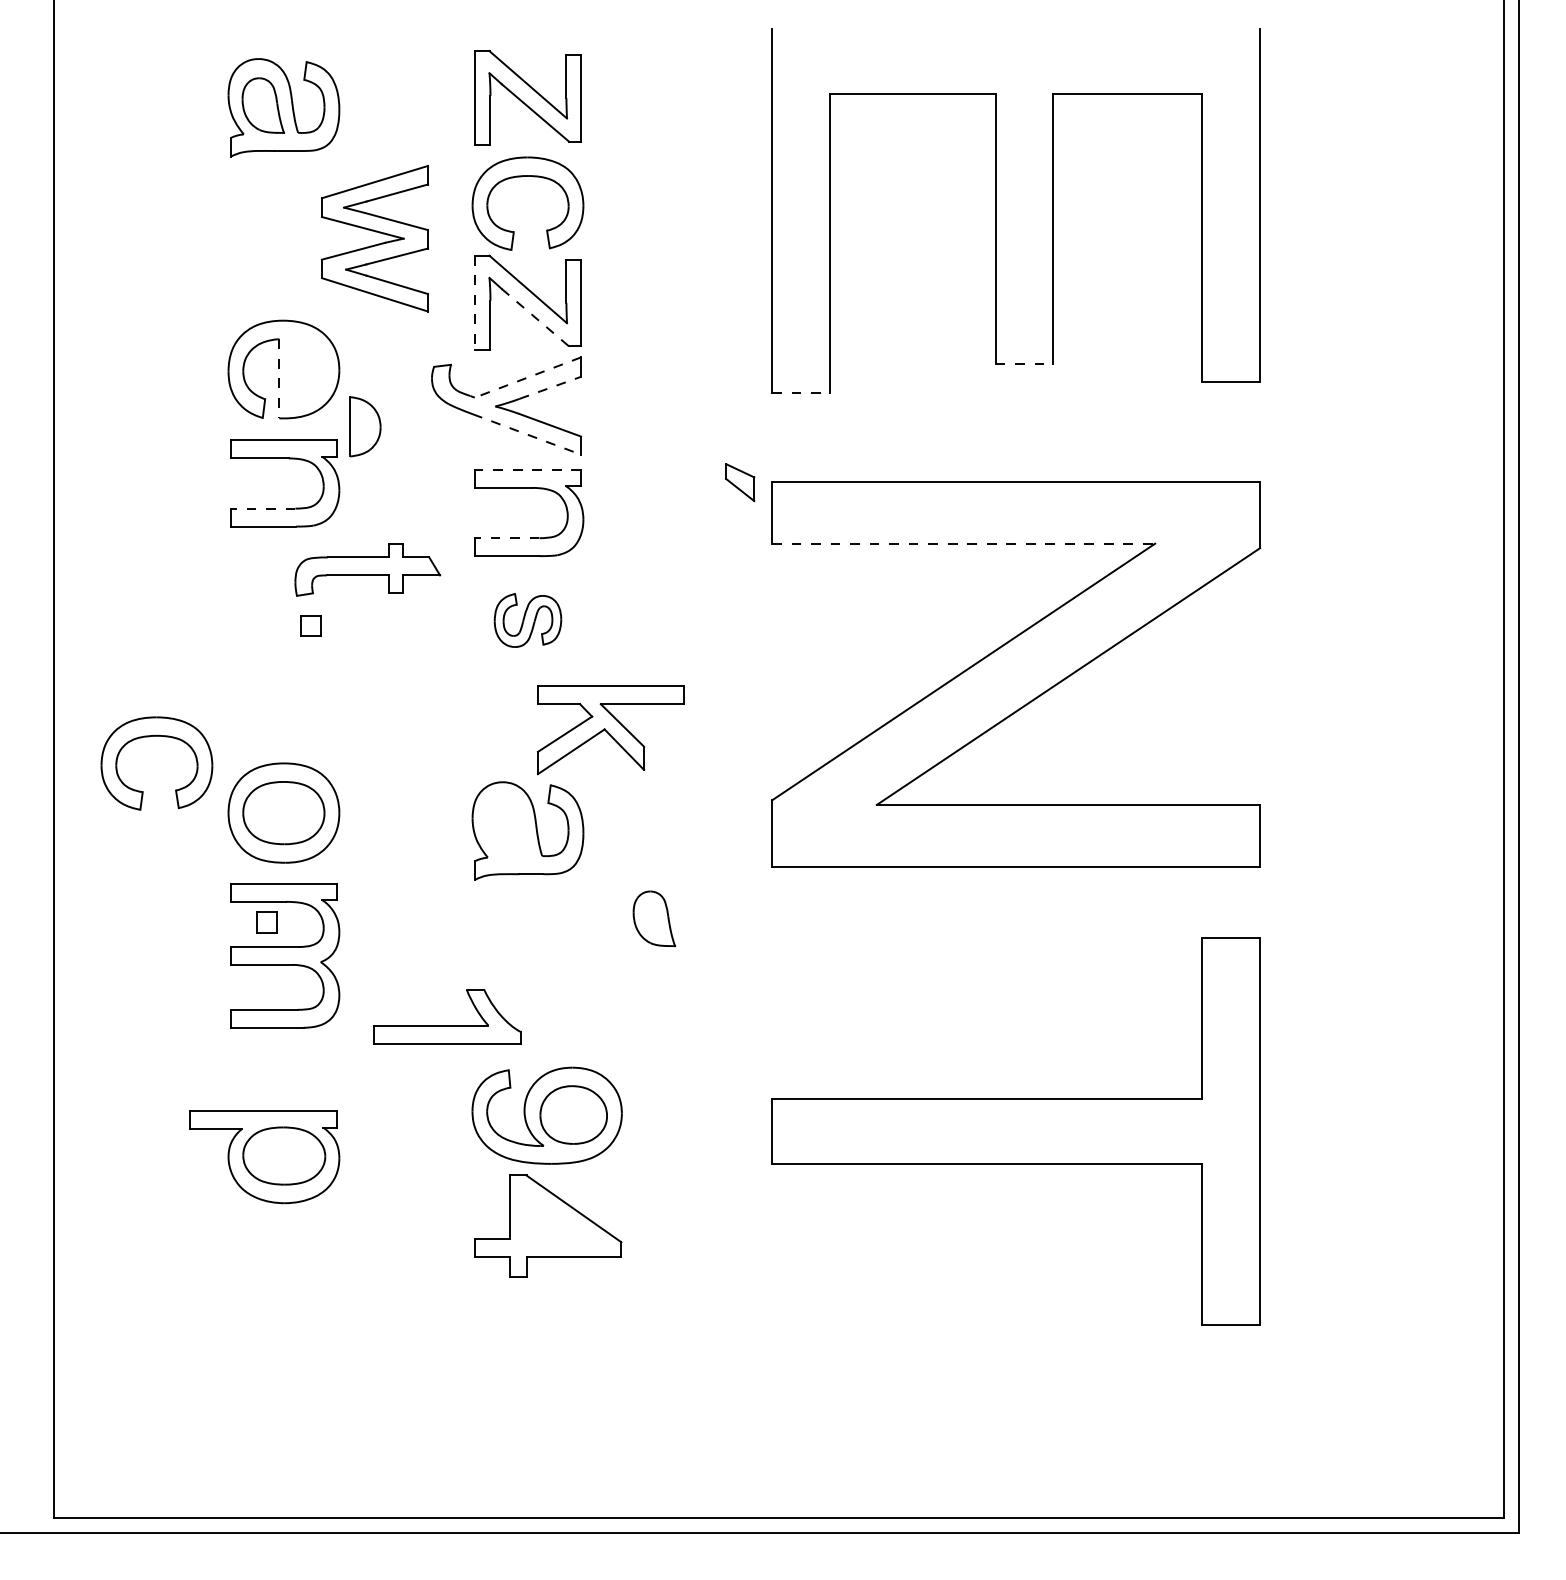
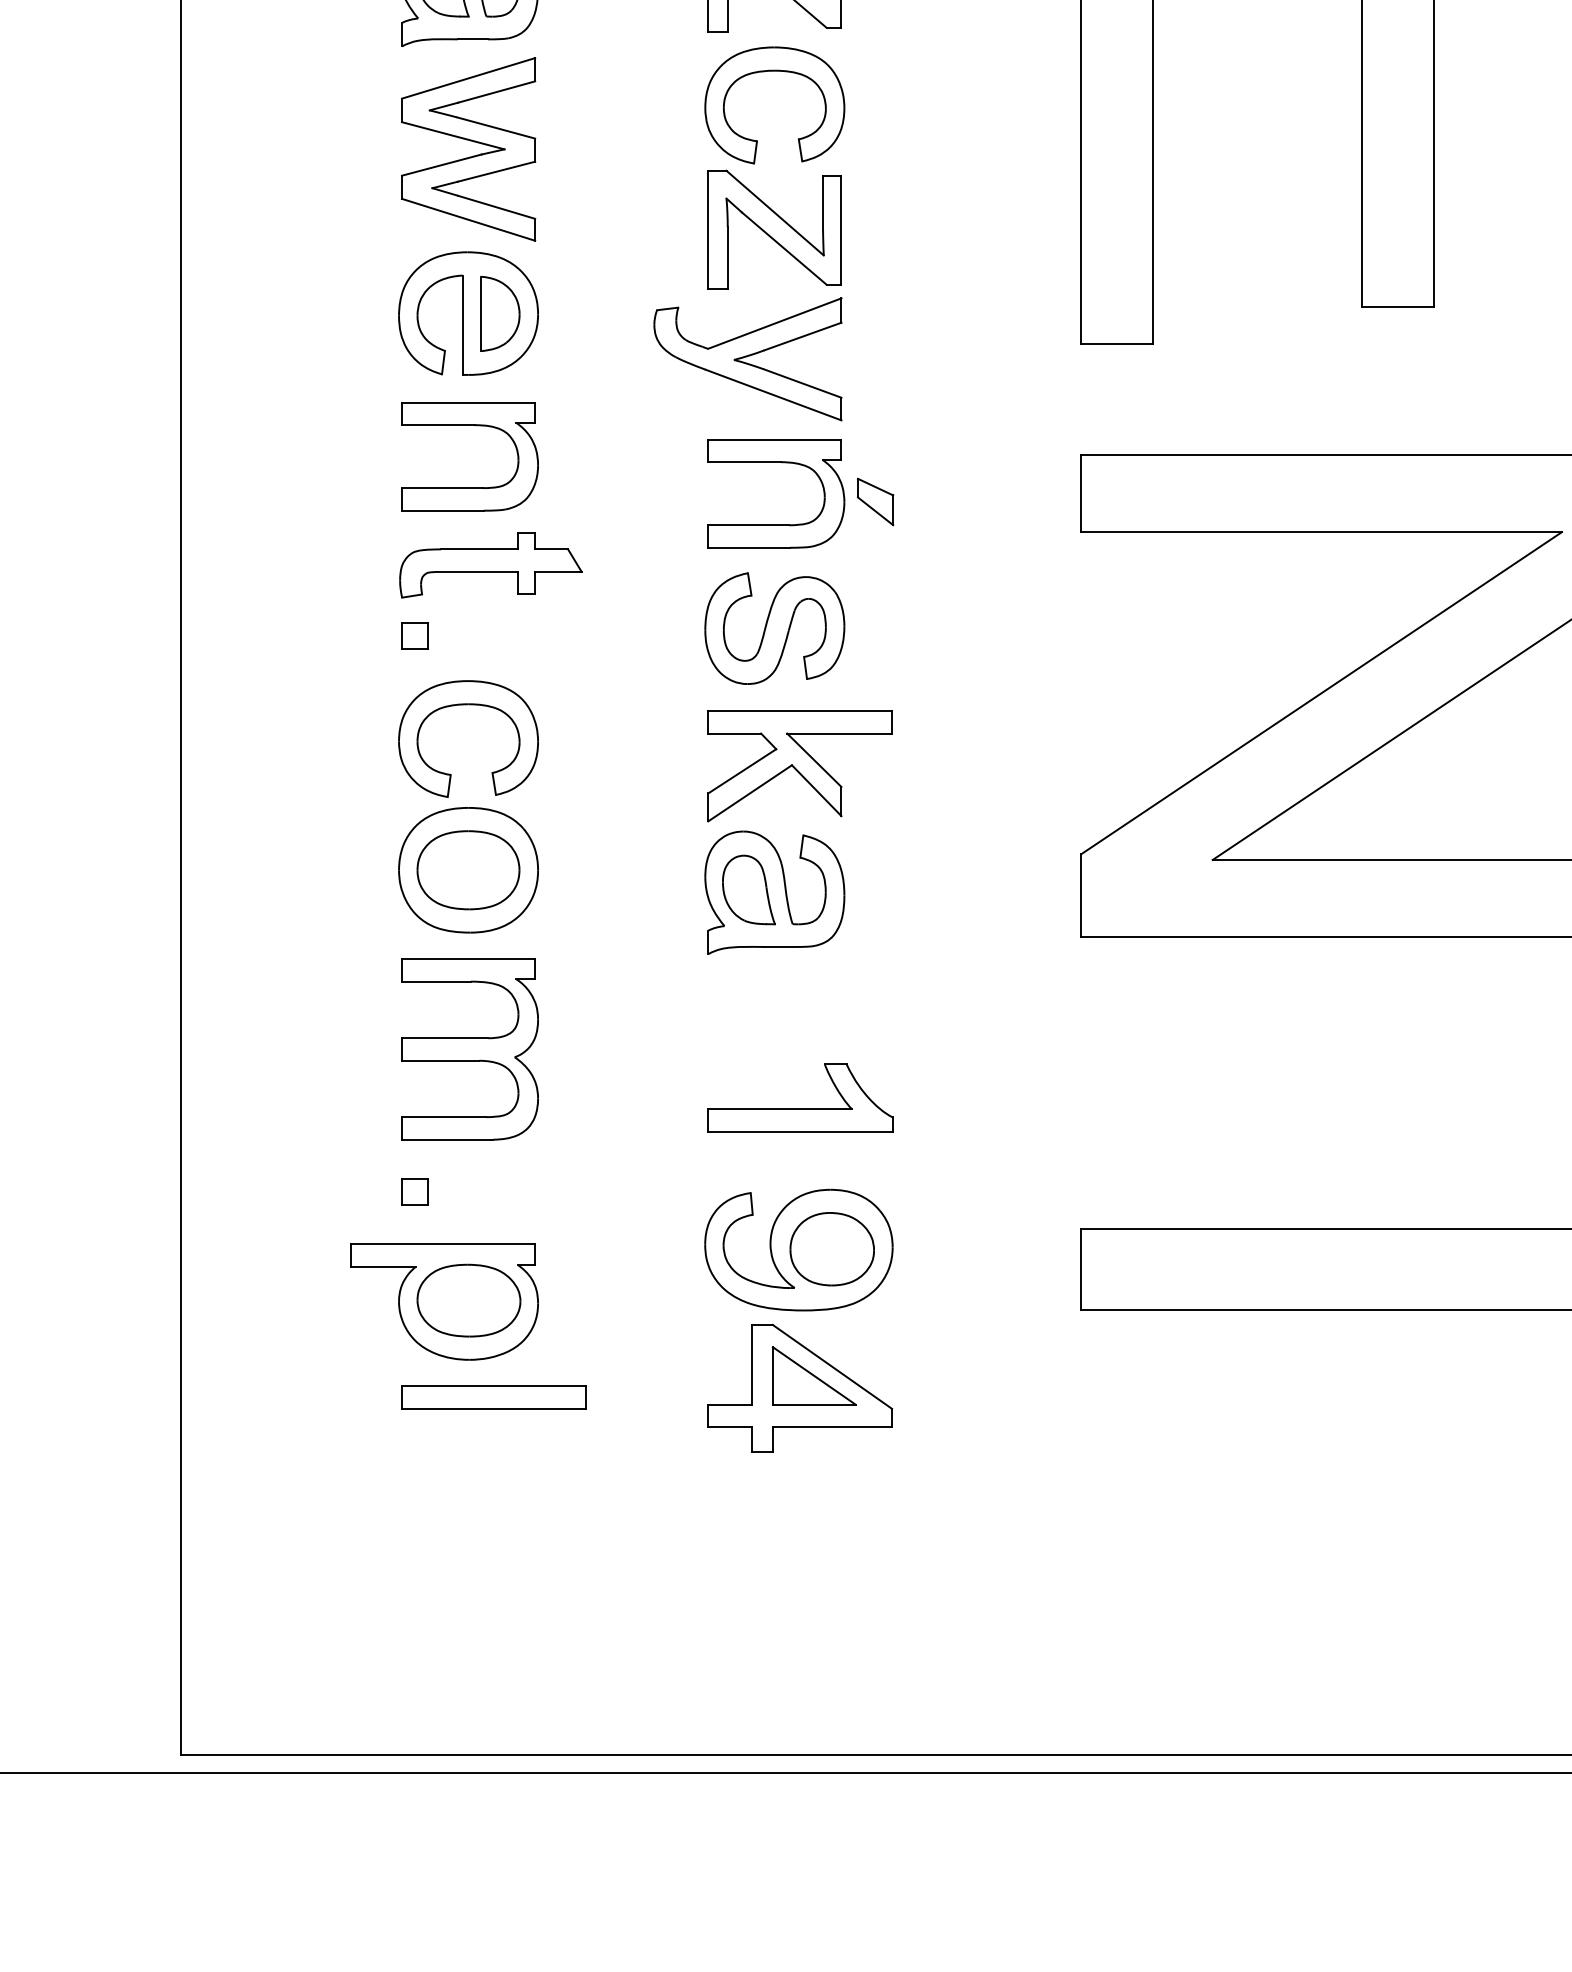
part: (374, 238) -> (467, 149), moved
line: (474, 302) -> (707, 229), dashed -> solid
line: (535, 318) -> (784, 249), dashed -> solid
line: (1024, 364) -> (1397, 307), dashed -> solid
line: (527, 377) -> (774, 323), dashed -> solid
line: (279, 378) -> (462, 324), dashed -> solid
line: (550, 387) -> (803, 336), dashed -> solid
line: (800, 393) -> (1116, 343), dashed -> solid
part: (365, 426) -> (500, 313), moved
line: (527, 434) -> (774, 395), dashed -> solid
line: (527, 469) -> (774, 439), dashed -> solid
part: (740, 482) -> (875, 501), moved
line: (262, 508) -> (441, 487), dashed -> solid
line: (506, 538) -> (747, 525), dashed -> solid
line: (963, 543) -> (1321, 531), dashed -> solid
part: (367, 569) -> (490, 564), moved
part: (527, 620) -> (774, 628), size x1.67
part: (310, 625) -> (414, 634), moved
part: (610, 730) -> (799, 766), moved
part: (149, 737) -> (459, 706), moved
part: (654, 918) -> (749, 889), moved
part: (266, 922) -> (414, 1192), moved
part: (447, 1025) -> (800, 1109), moved
part: (559, 1216) -> (814, 1376), added
part: (303, 1232) -> (493, 1396), added

